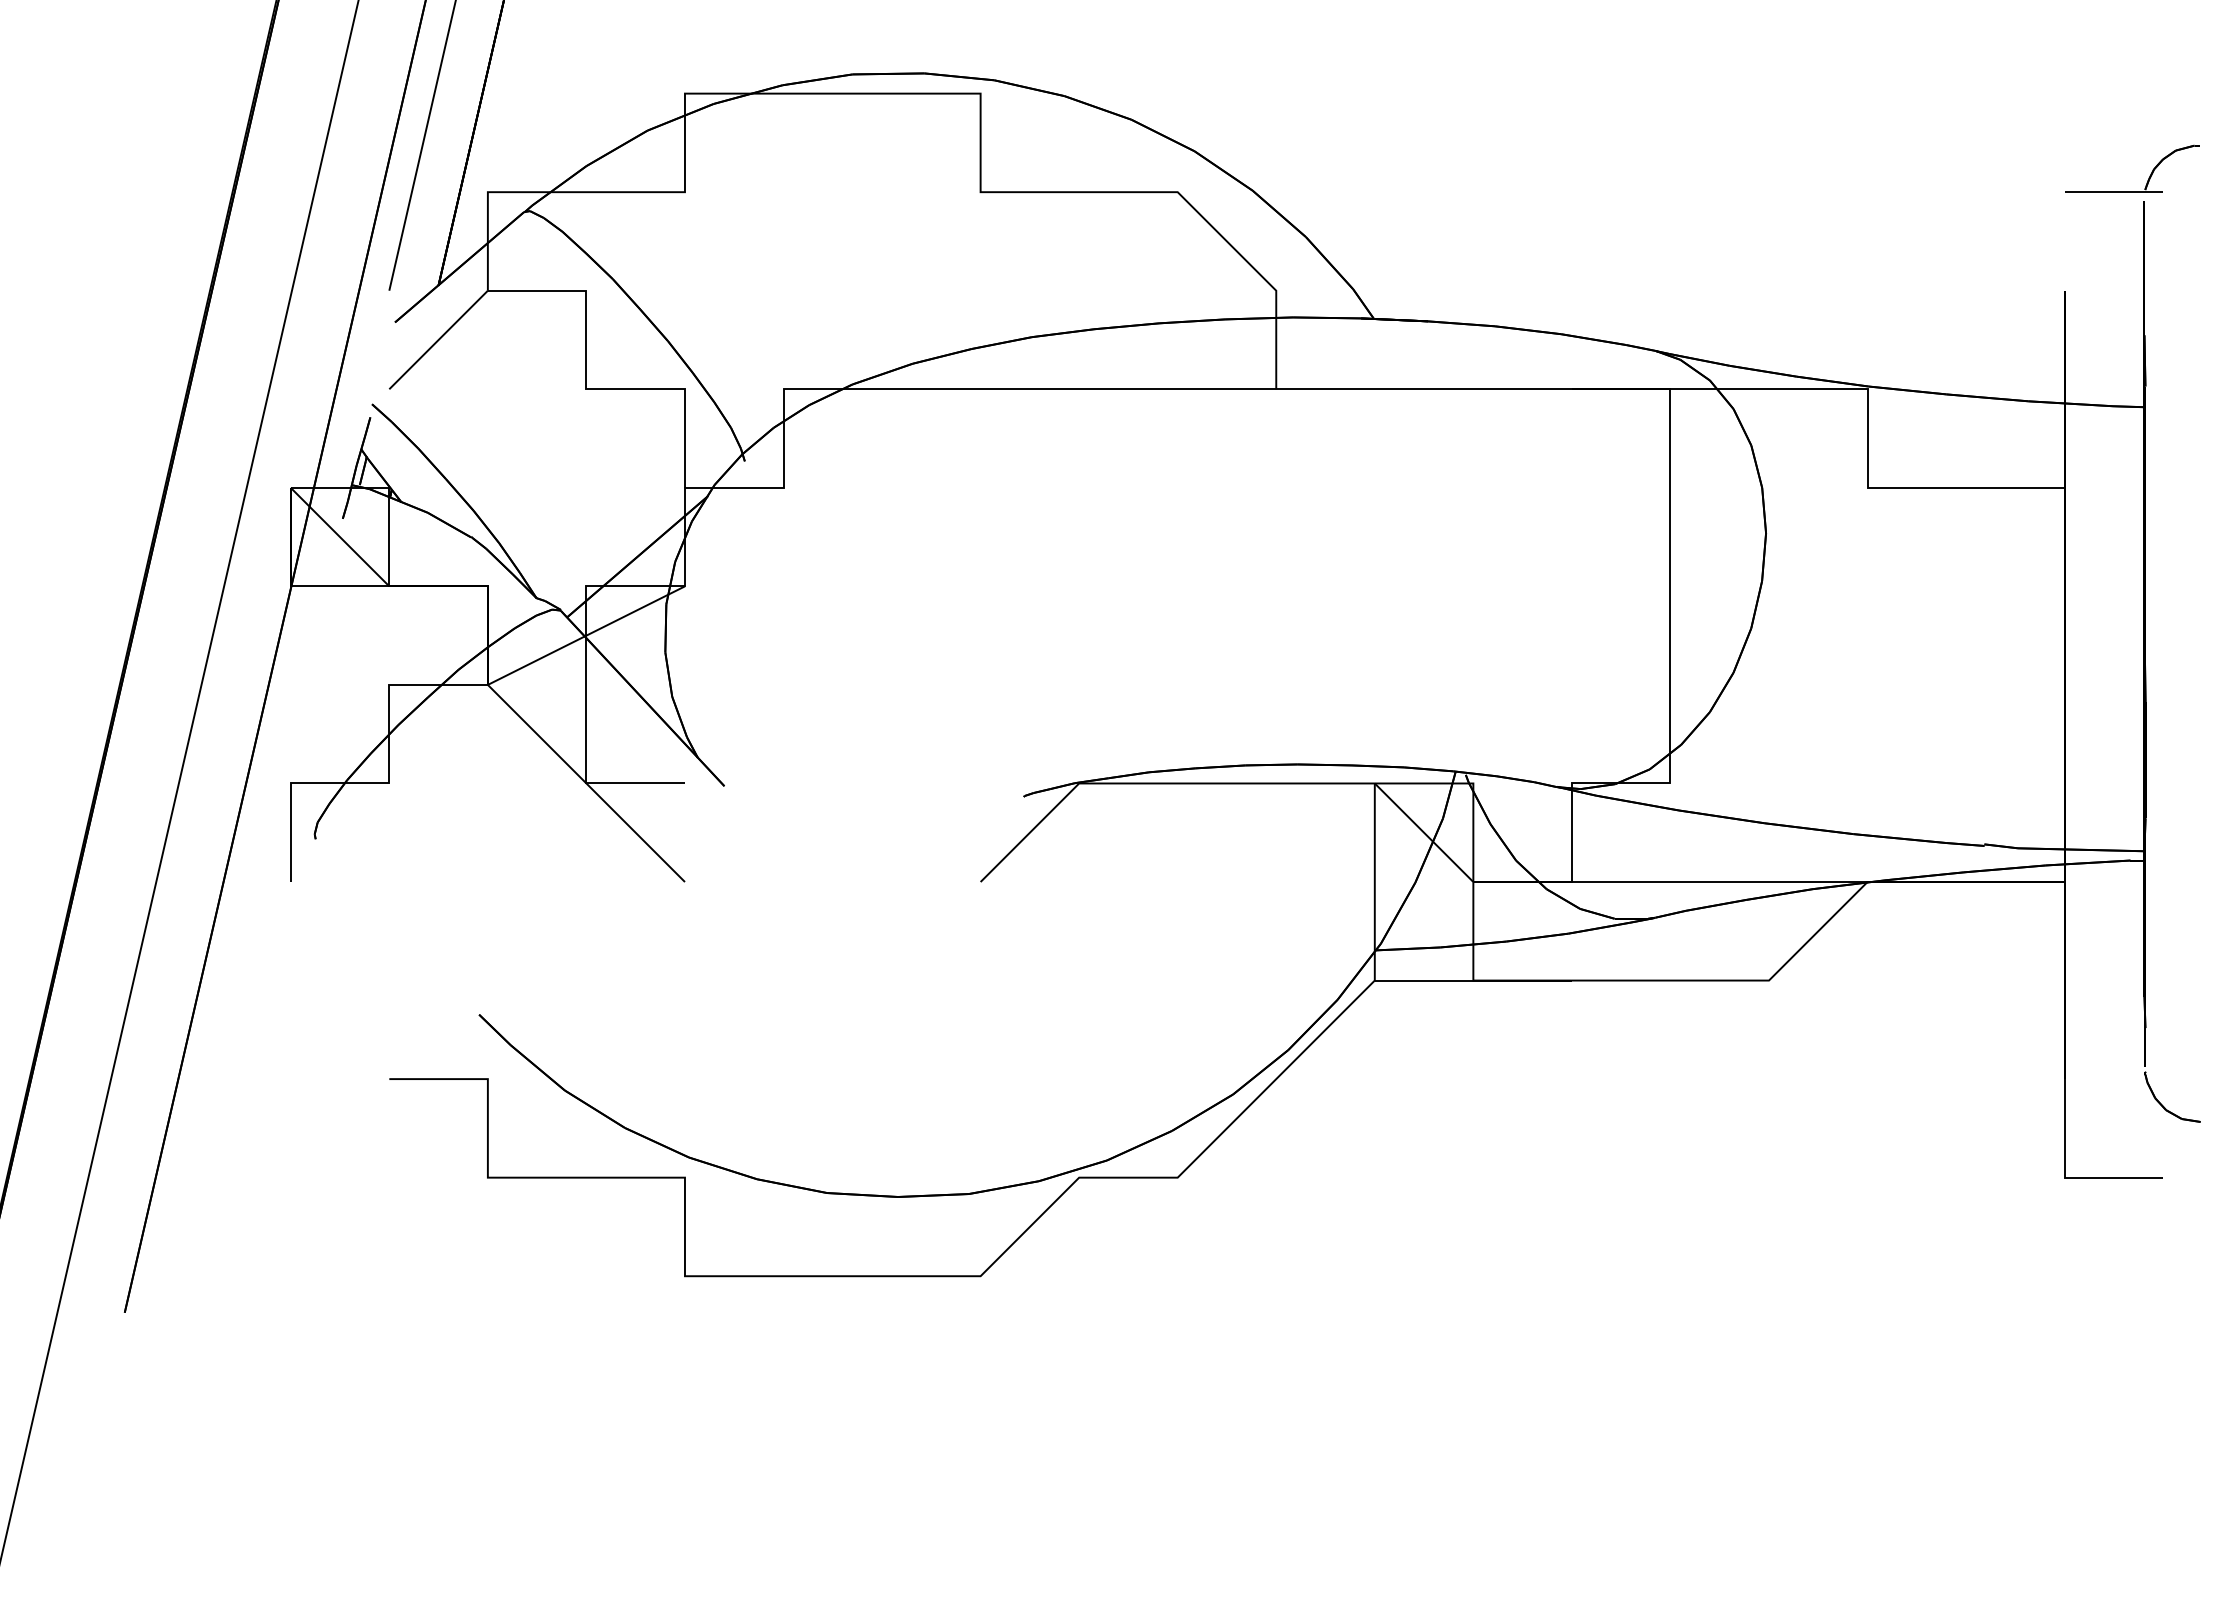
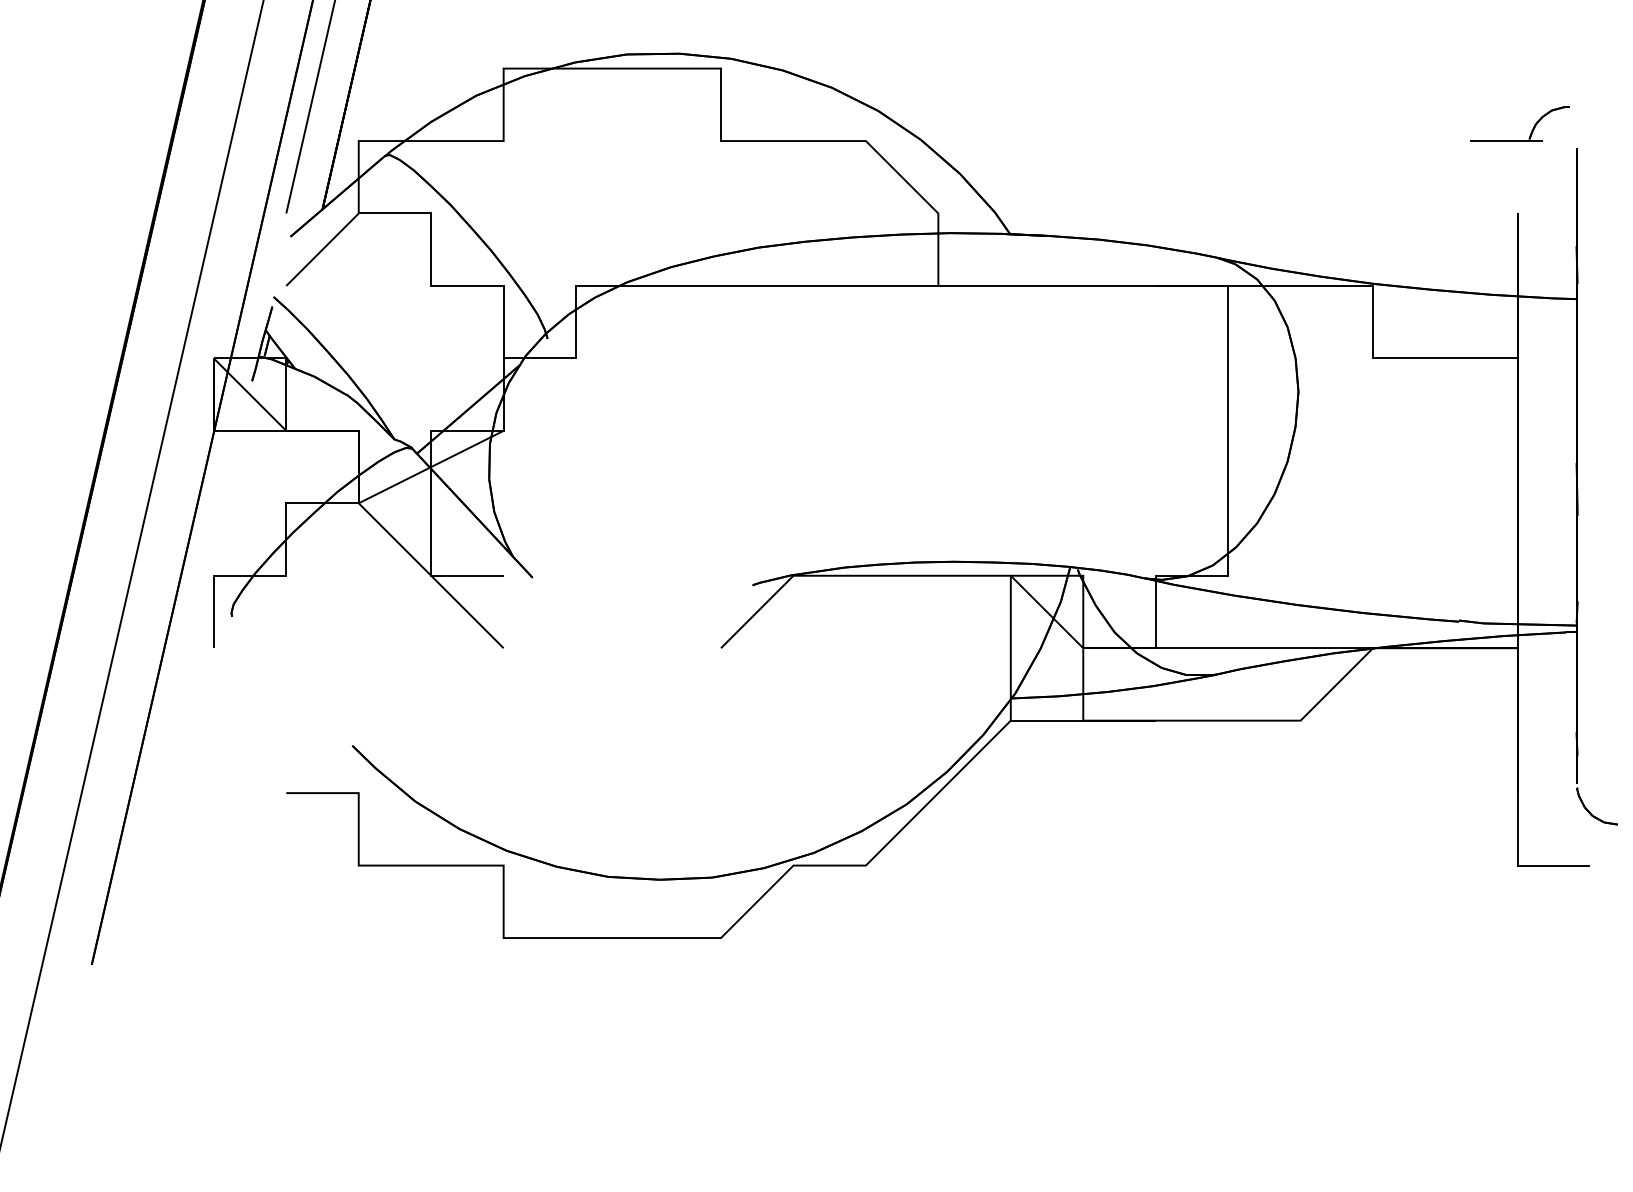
part: (2148, 177) -> (1531, 130), moved

